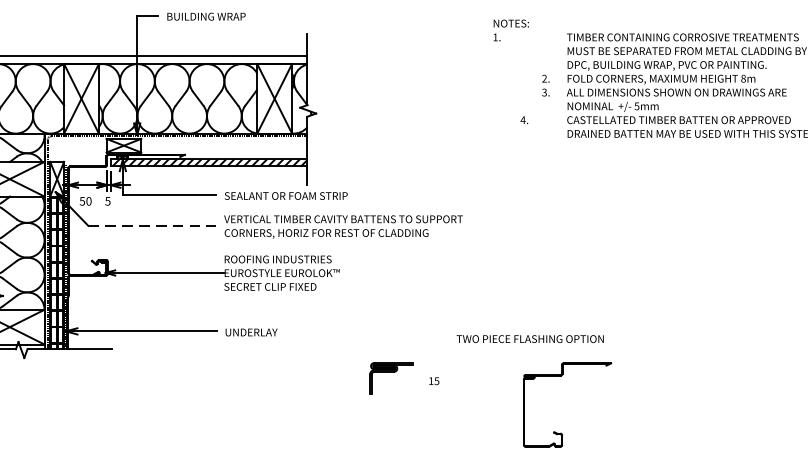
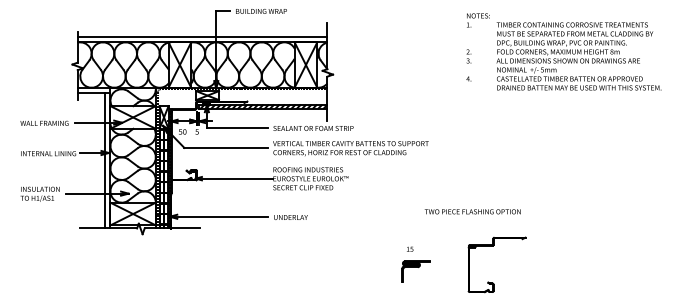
text: (511, 30) -> (478, 20), moved
text: (545, 85) -> (468, 56), moved
line: (152, 225) -> (226, 147), dashed -> solid
text: (529, 338) -> (472, 211), moved
part: (390, 378) -> (415, 271), moved

